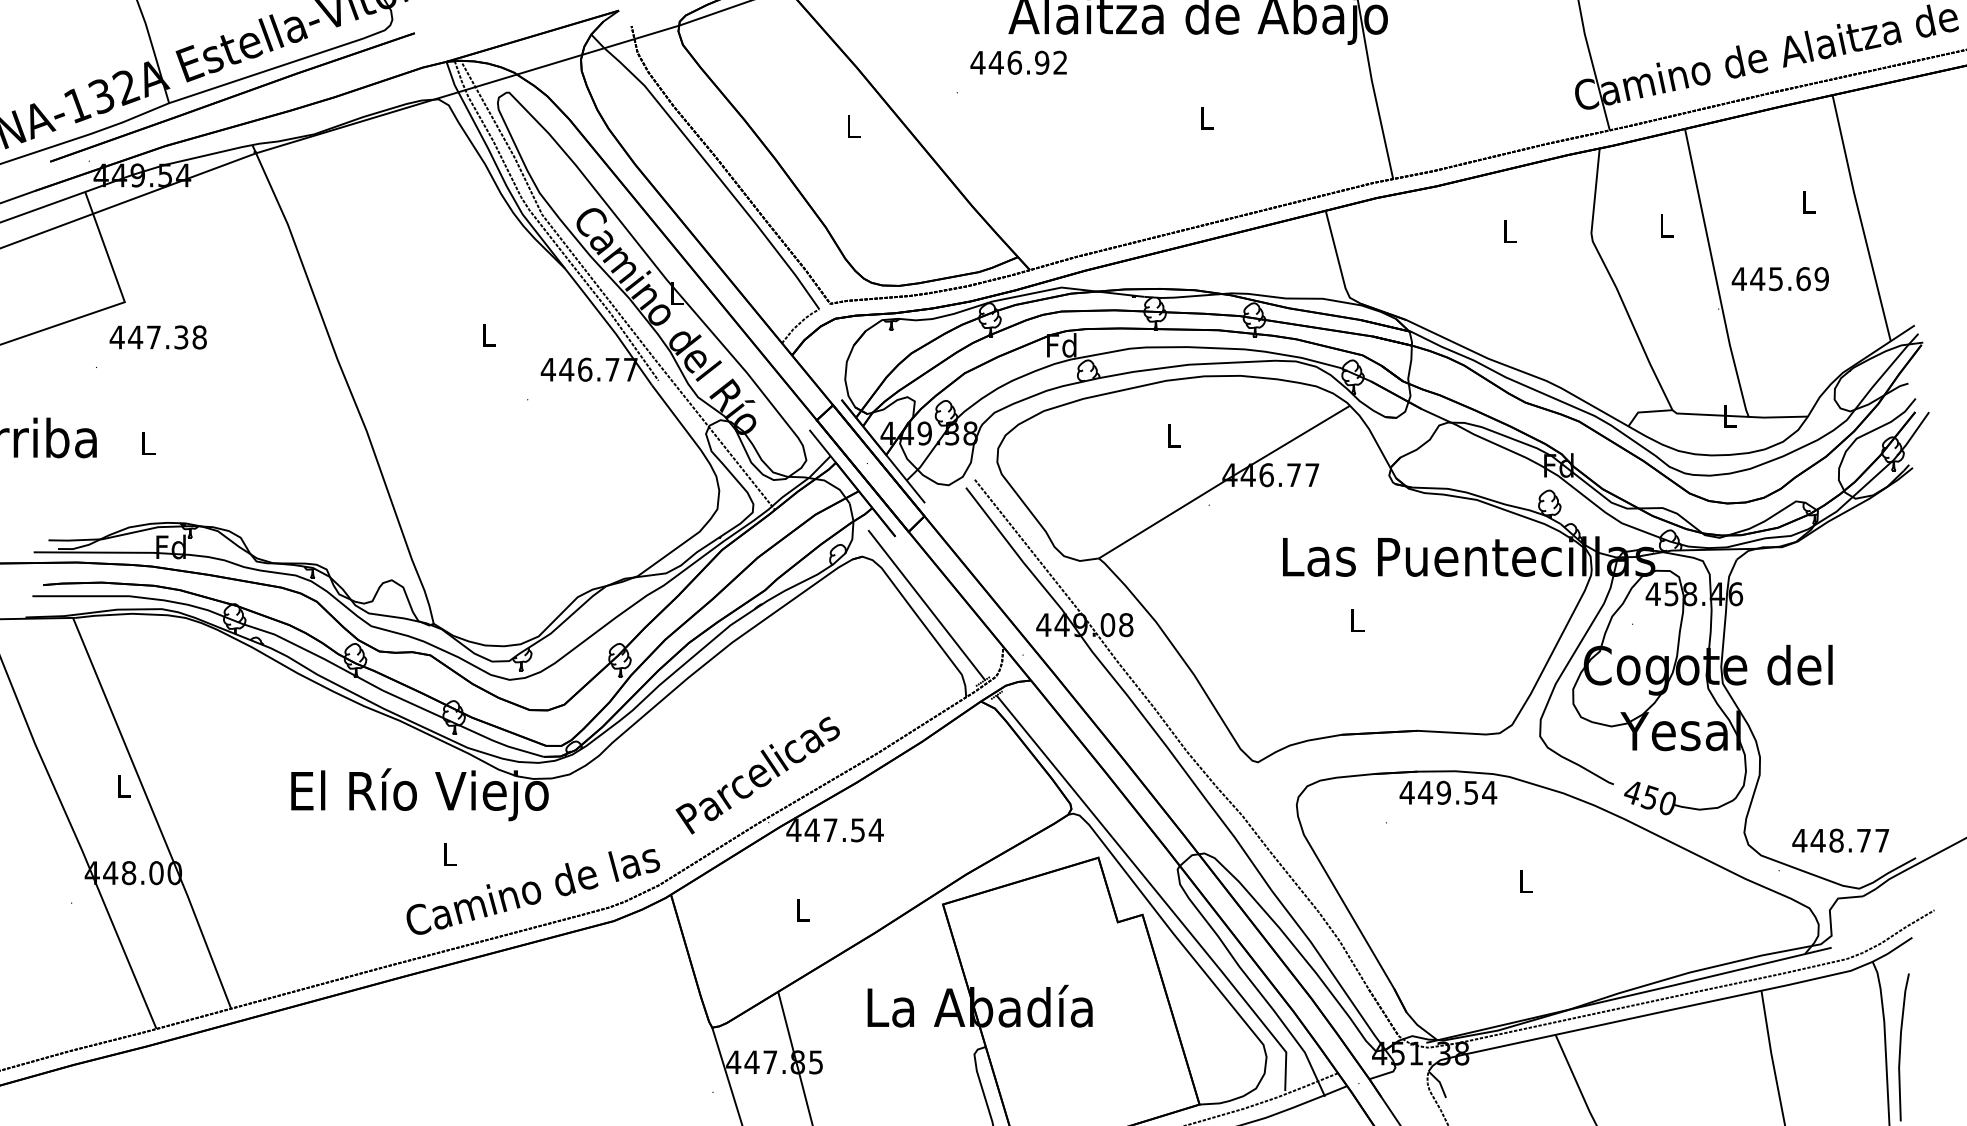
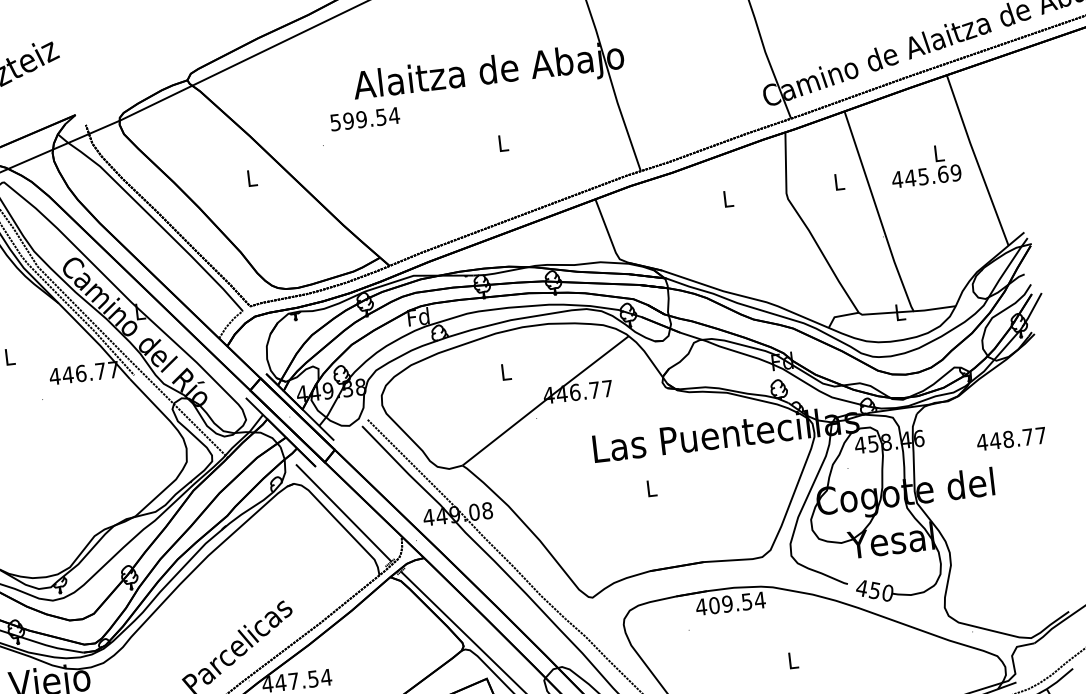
text: (1019, 62) -> (365, 118), 446.92 -> 599.54
text: (1779, 279) -> (926, 176), moved
text: (1425, 792) -> (714, 605), 449.54 -> 409.54
text: (1840, 840) -> (1011, 438), moved

